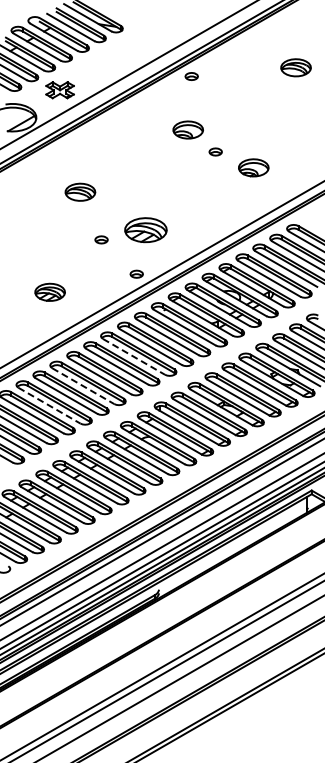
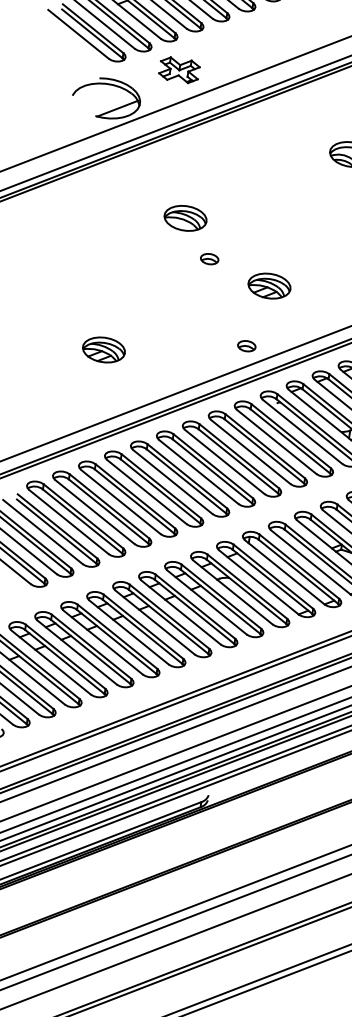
part: (145, 229) -> (268, 285), size x0.71
part: (101, 239) -> (209, 258), moved
part: (49, 291) -> (103, 348), moved
line: (133, 356) -> (224, 461), dashed -> solid
line: (83, 386) -> (147, 492), dashed -> solid
line: (49, 405) -> (95, 511), dashed -> solid

